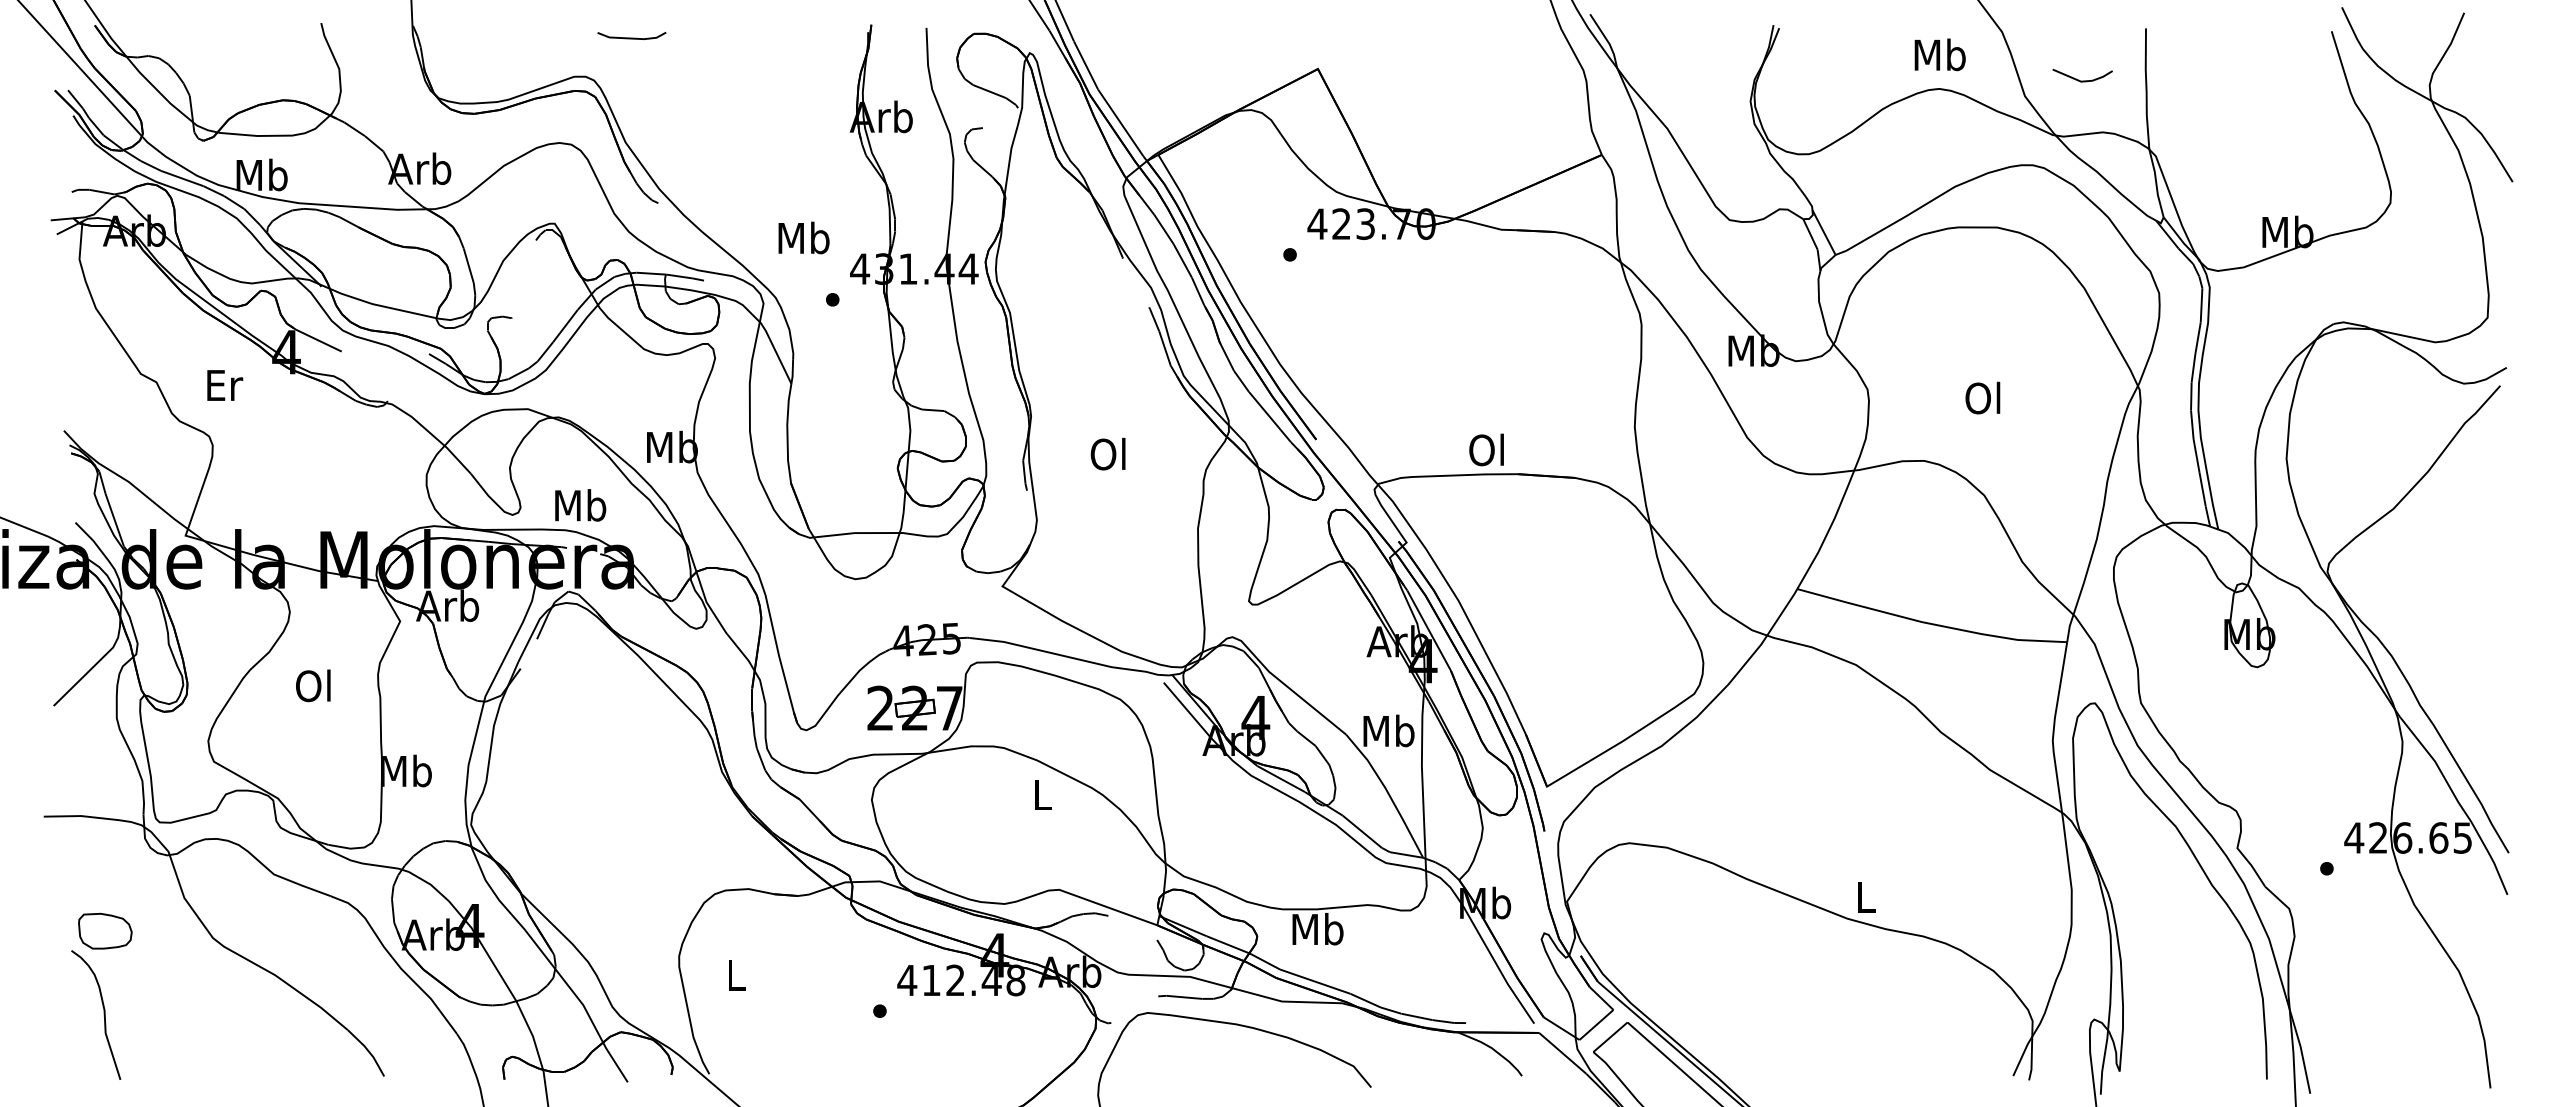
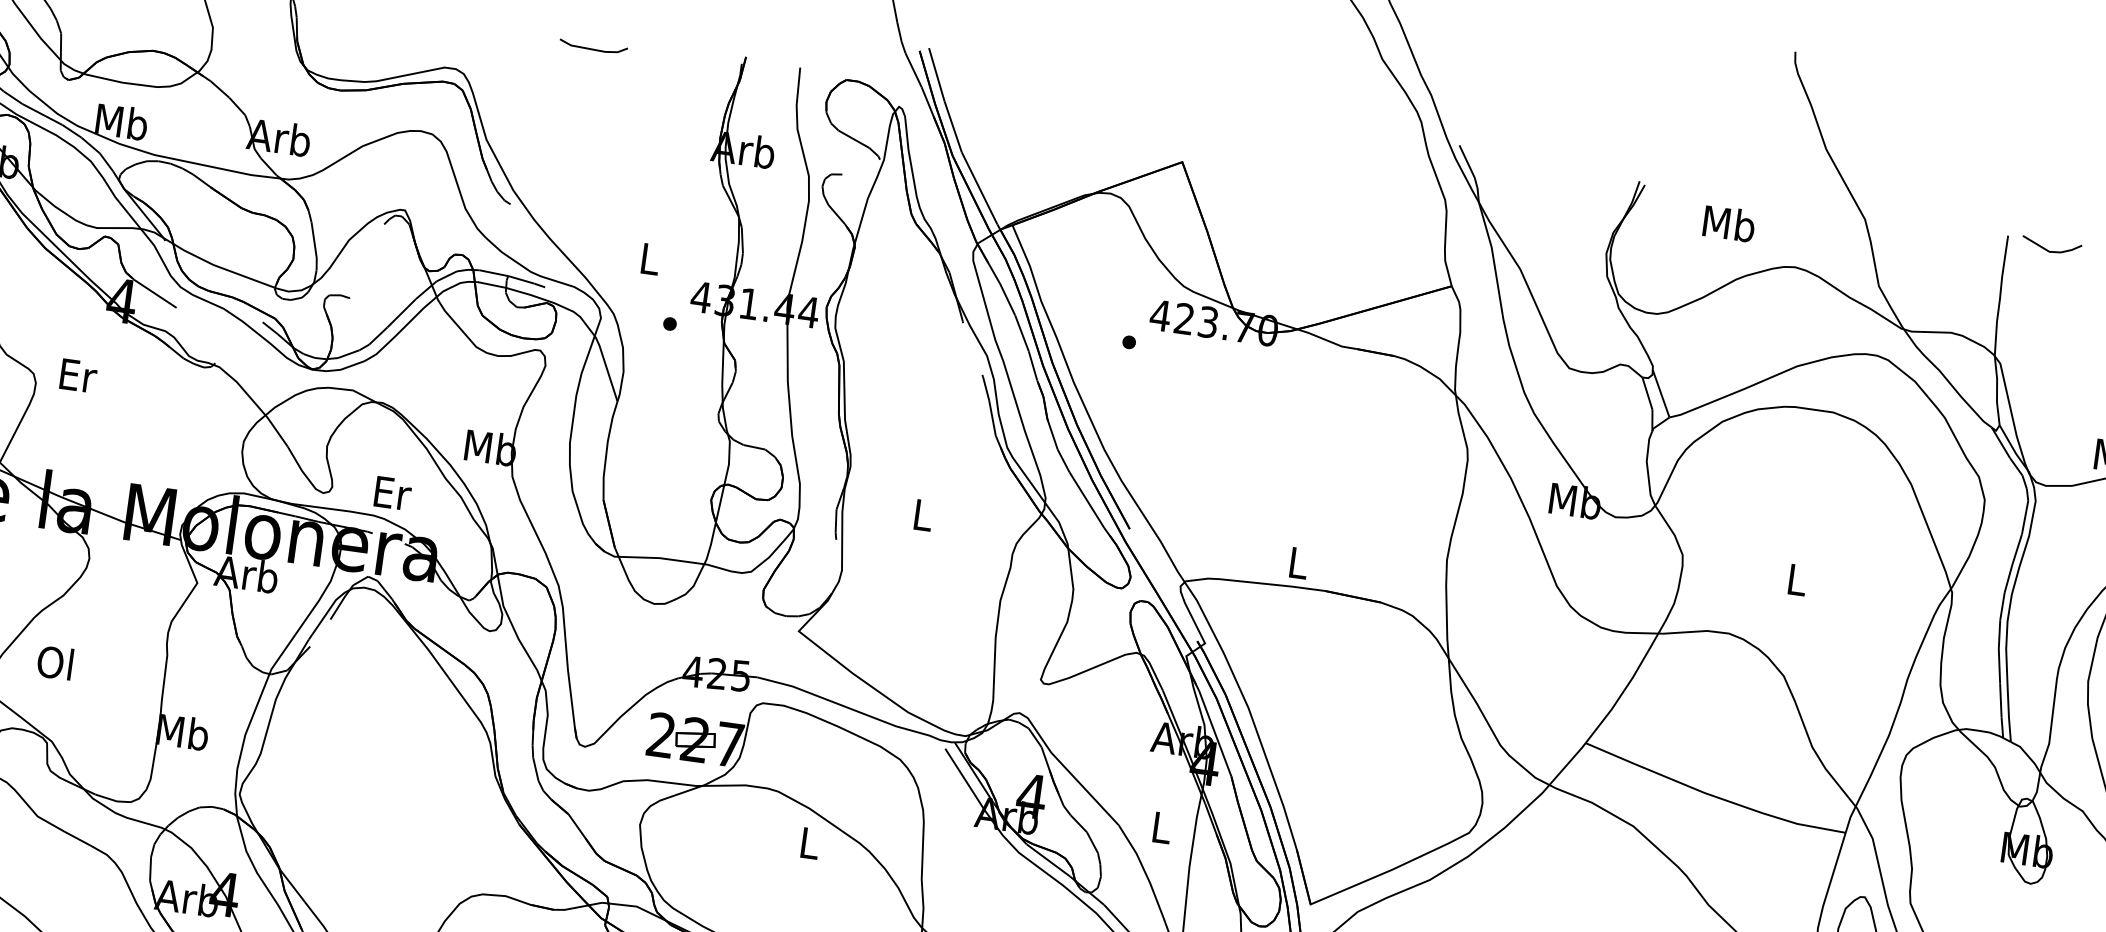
line: (631, 37) -> (592, 48), moved
text: (1939, 54) -> (1728, 223), moved
line: (2082, 80) -> (2050, 250), moved
text: (803, 237) -> (649, 258), Mb -> L
text: (225, 385) -> (79, 375), moved
text: (1982, 397) -> (1795, 578), Ol -> L
text: (1486, 449) -> (1297, 562), Ol -> L
text: (1107, 453) -> (921, 514), Ol -> L
text: (580, 505) -> (391, 493), Mb -> Er
text: (313, 685) -> (55, 662), moved
text: (1388, 730) -> (1161, 827), Mb -> L

